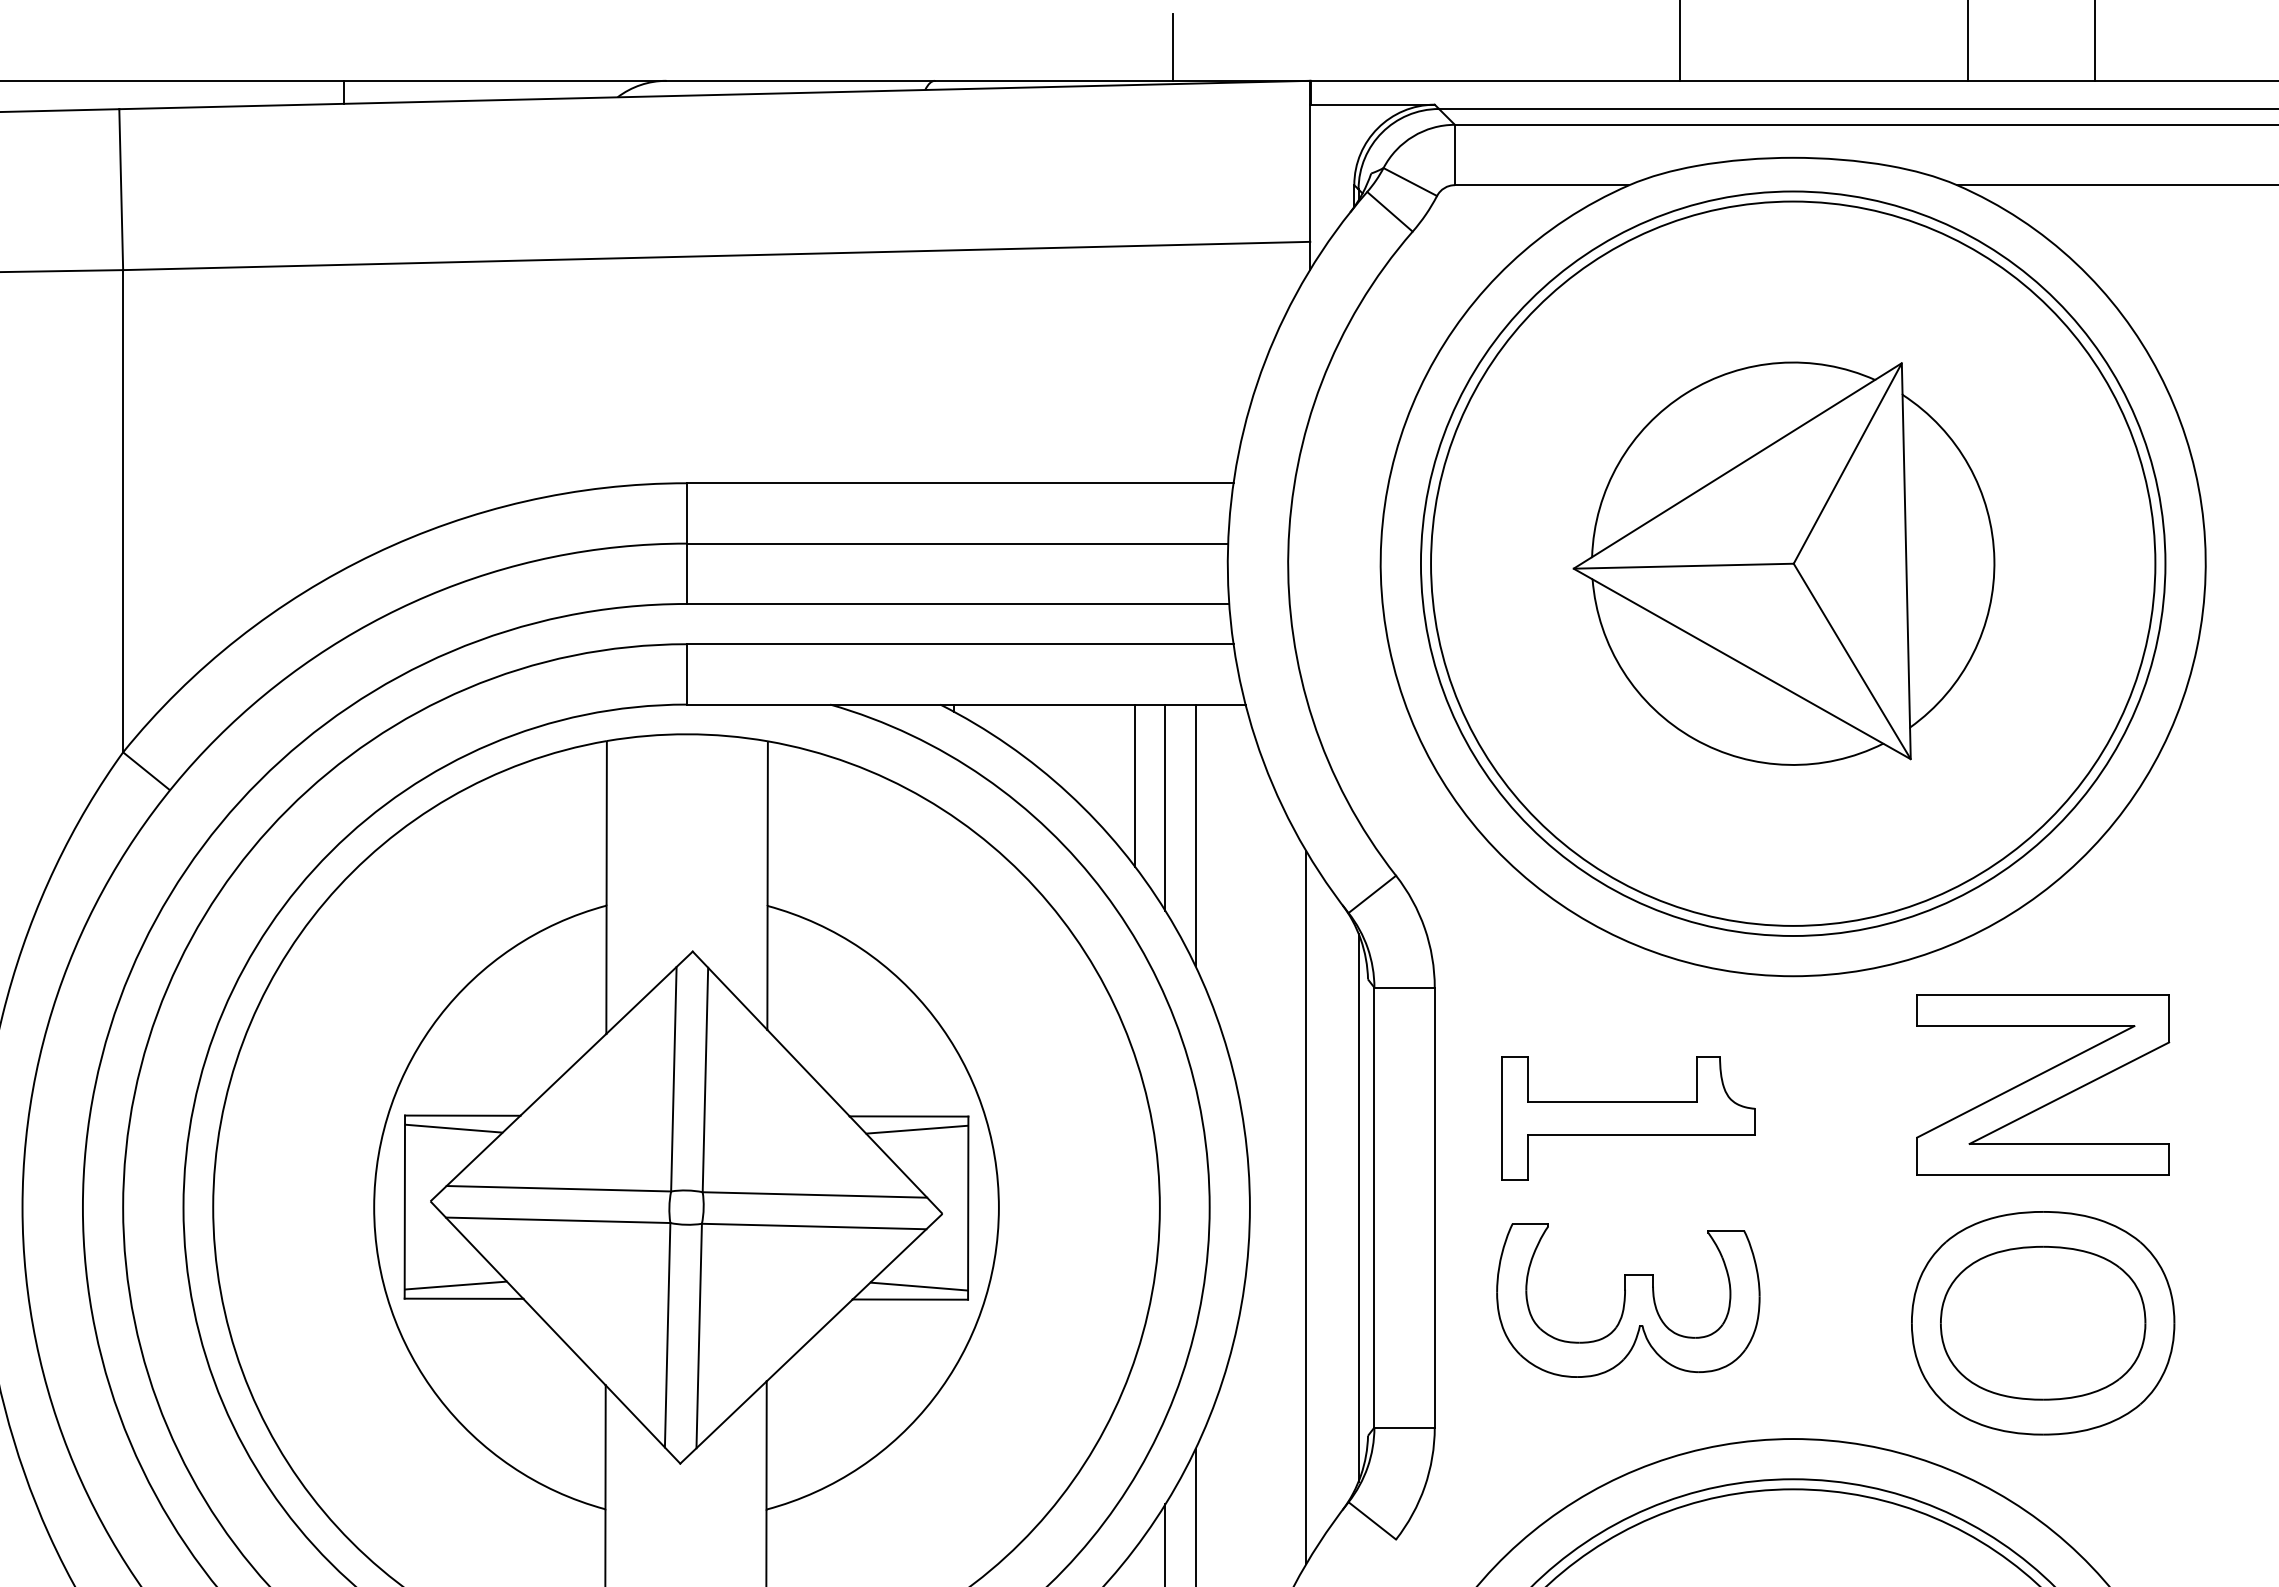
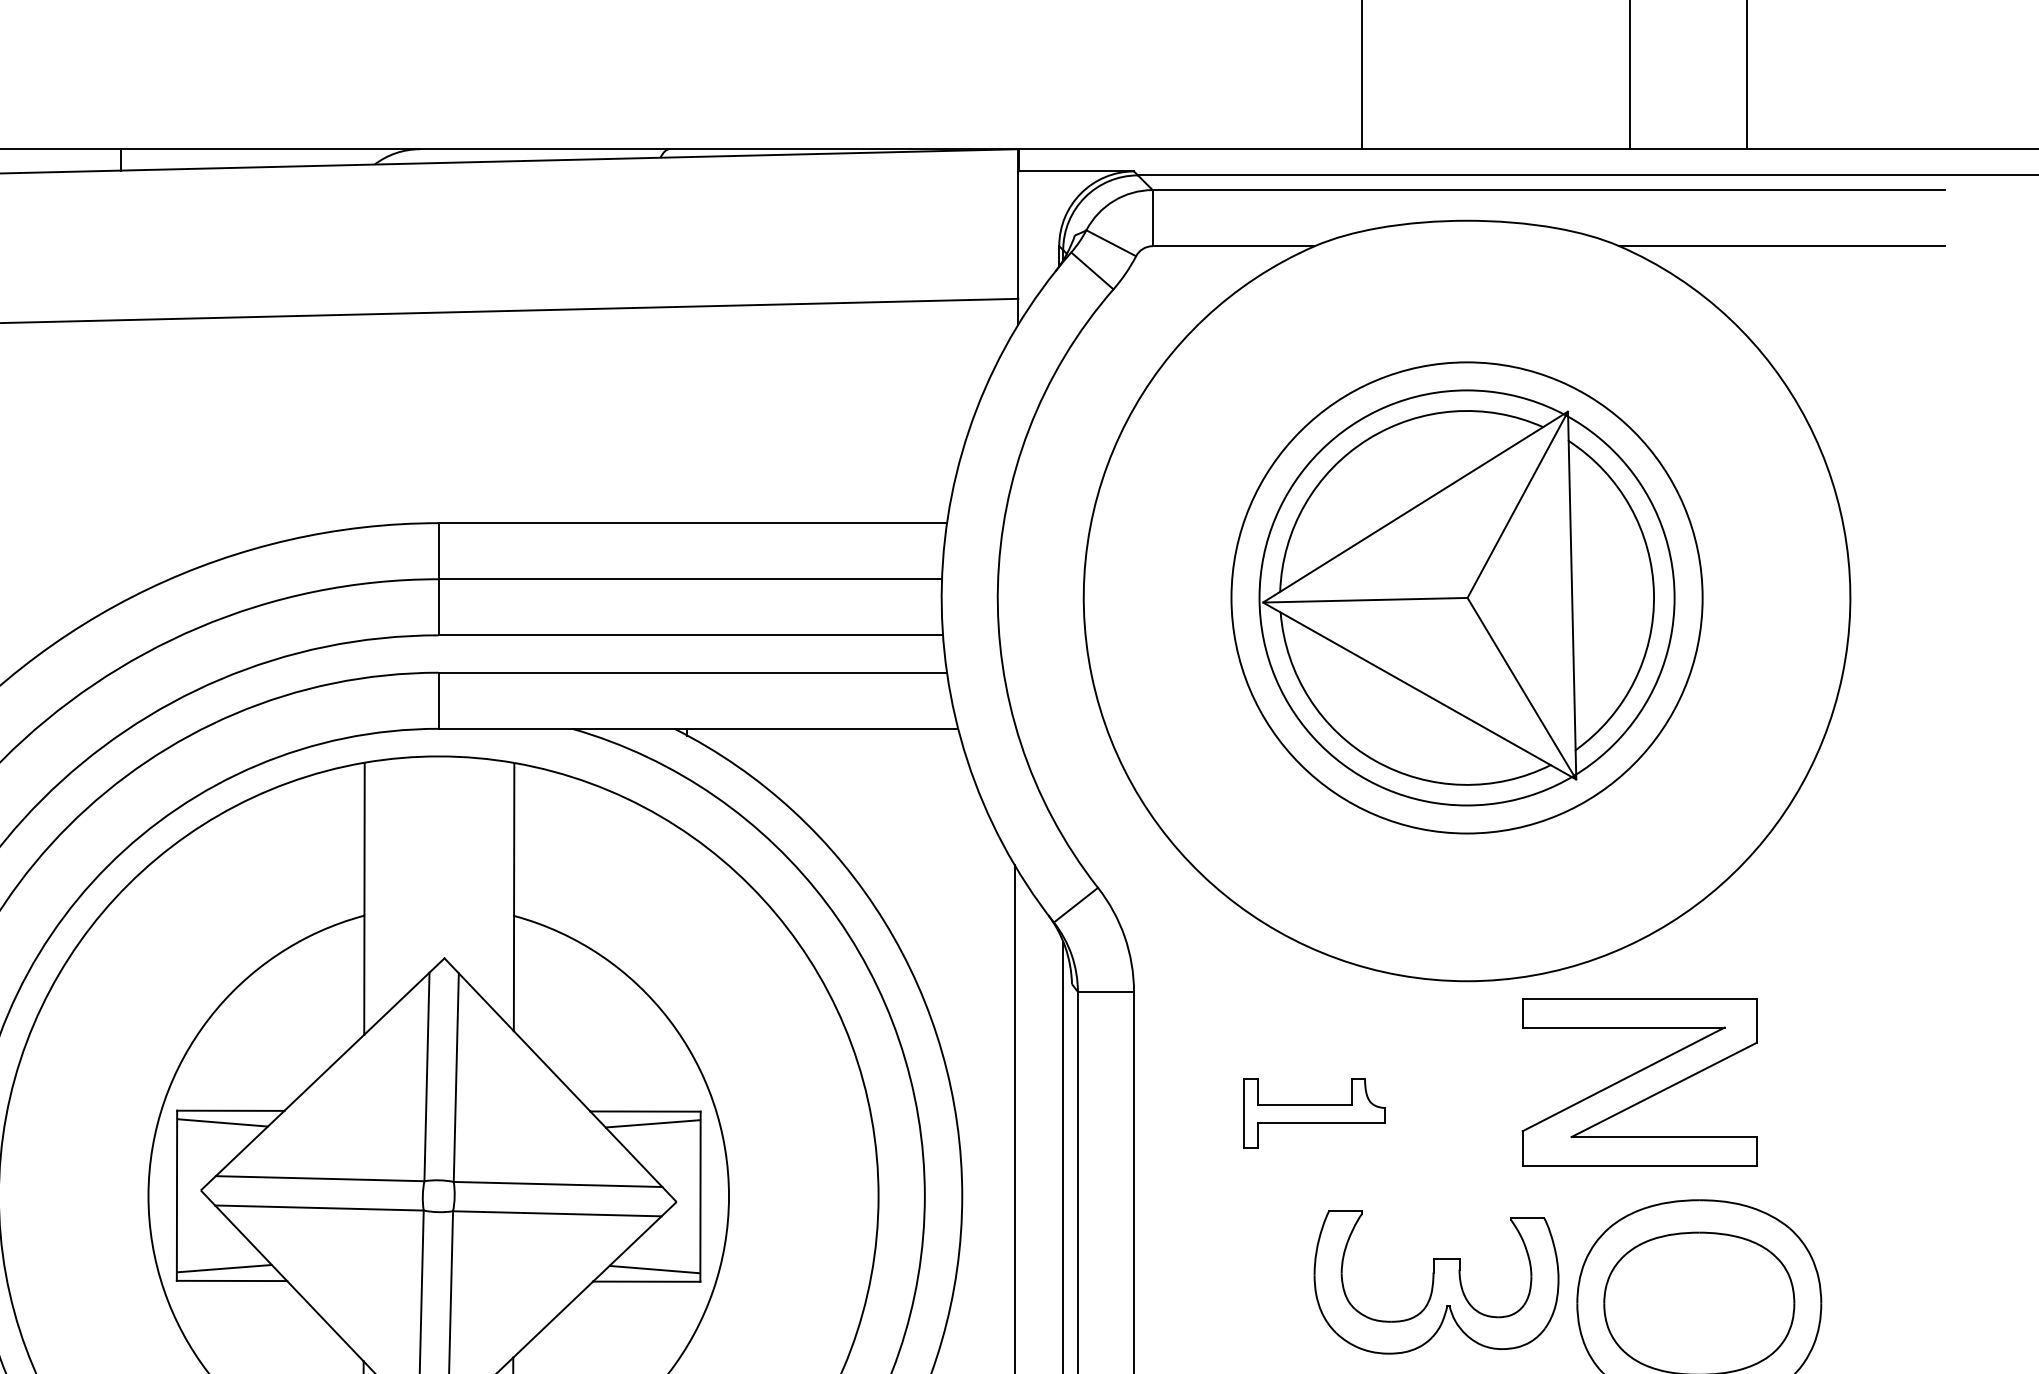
line: (1173, 47) -> (891, 118), removed
circle: (1792, 563) -> (1466, 597), size x0.6
circle: (1793, 563) -> (1467, 597), size x0.7
line: (1135, 785) -> (855, 804), removed
line: (1165, 807) -> (883, 824), removed
line: (1195, 835) -> (911, 850), removed
part: (2043, 1084) -> (1640, 1081), moved
part: (1628, 1118) -> (1314, 1113), size x0.6
part: (1628, 1300) -> (1436, 1282), moved

